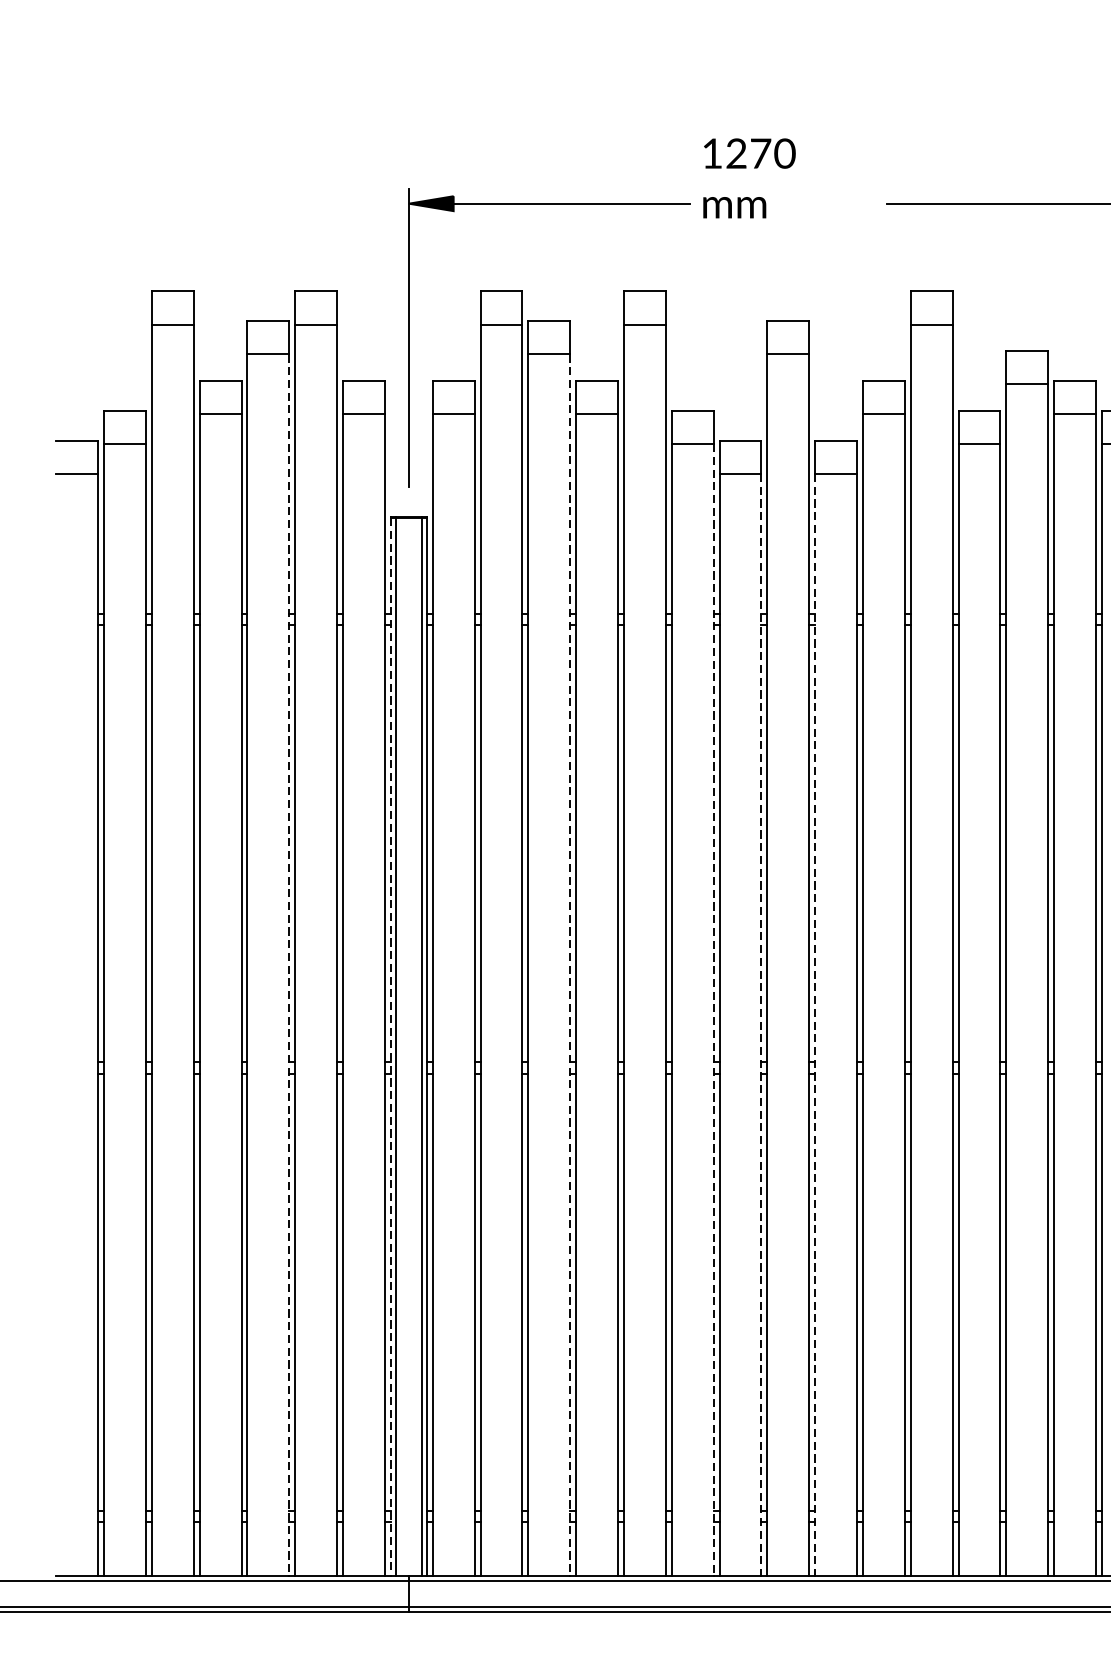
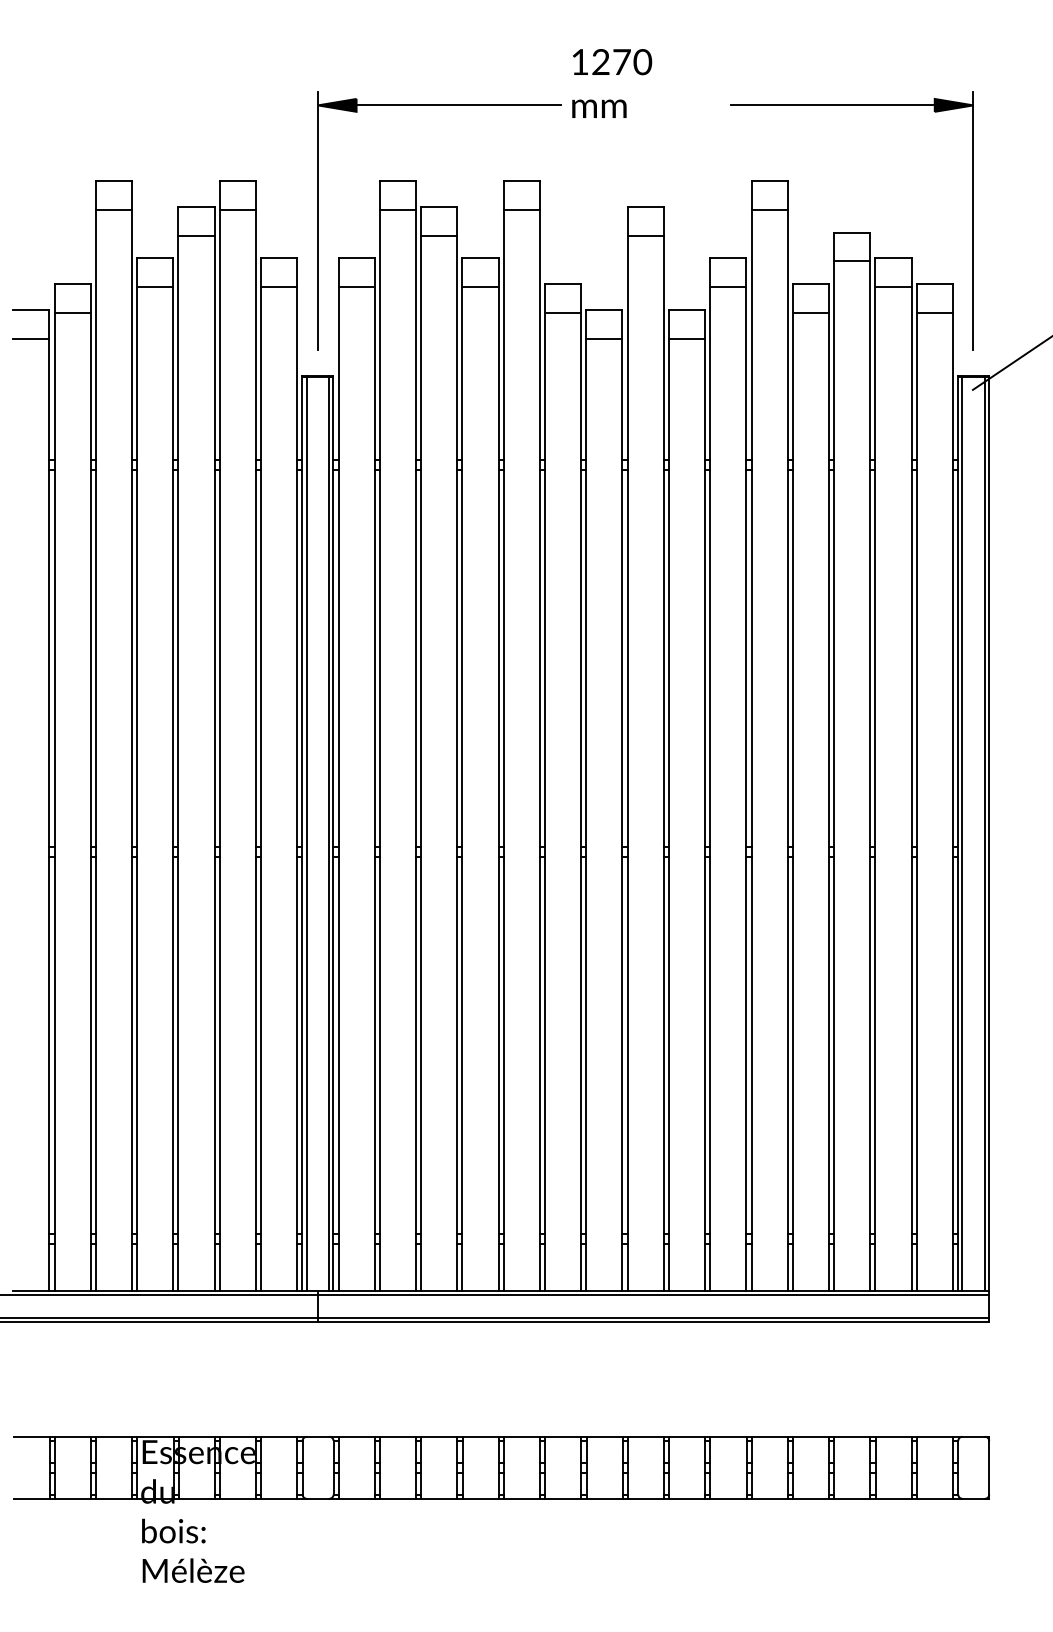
line: (289, 965) -> (214, 763), dashed -> solid
line: (570, 965) -> (457, 763), dashed -> solid
line: (714, 1009) -> (581, 801), dashed -> solid
line: (761, 1024) -> (622, 814), dashed -> solid
line: (814, 1024) -> (668, 814), dashed -> solid
line: (391, 1046) -> (302, 833), dashed -> solid

